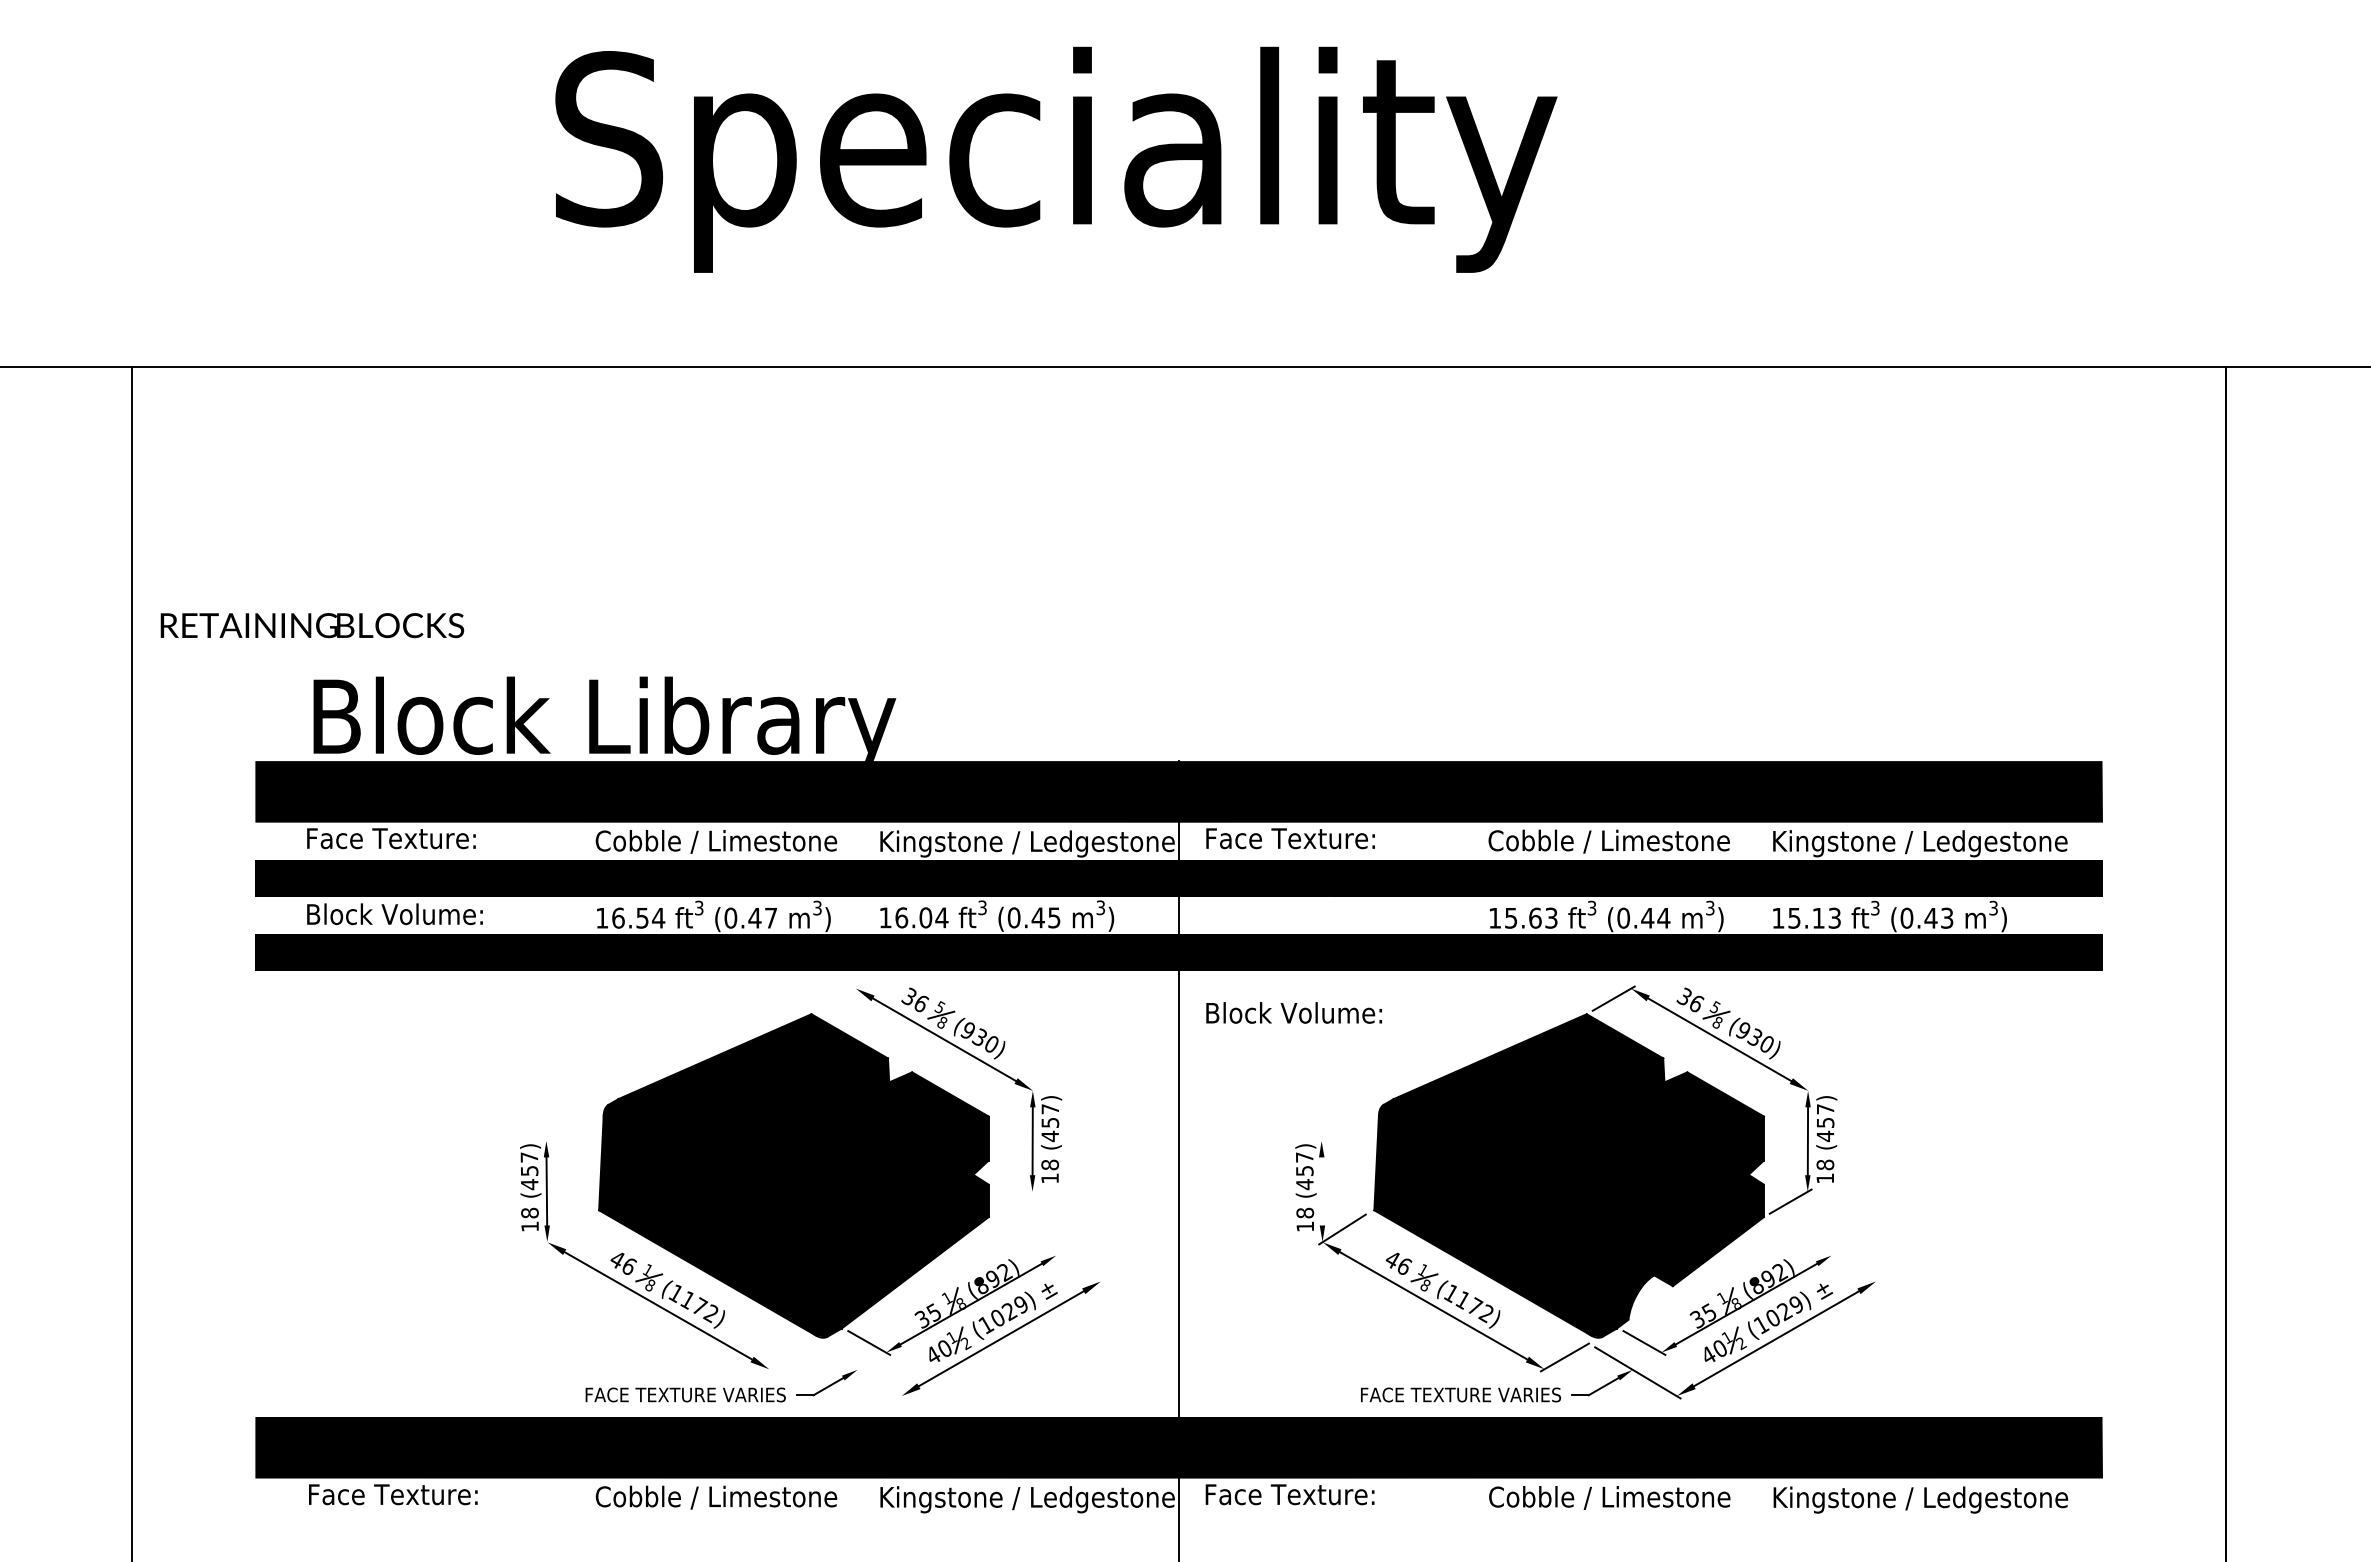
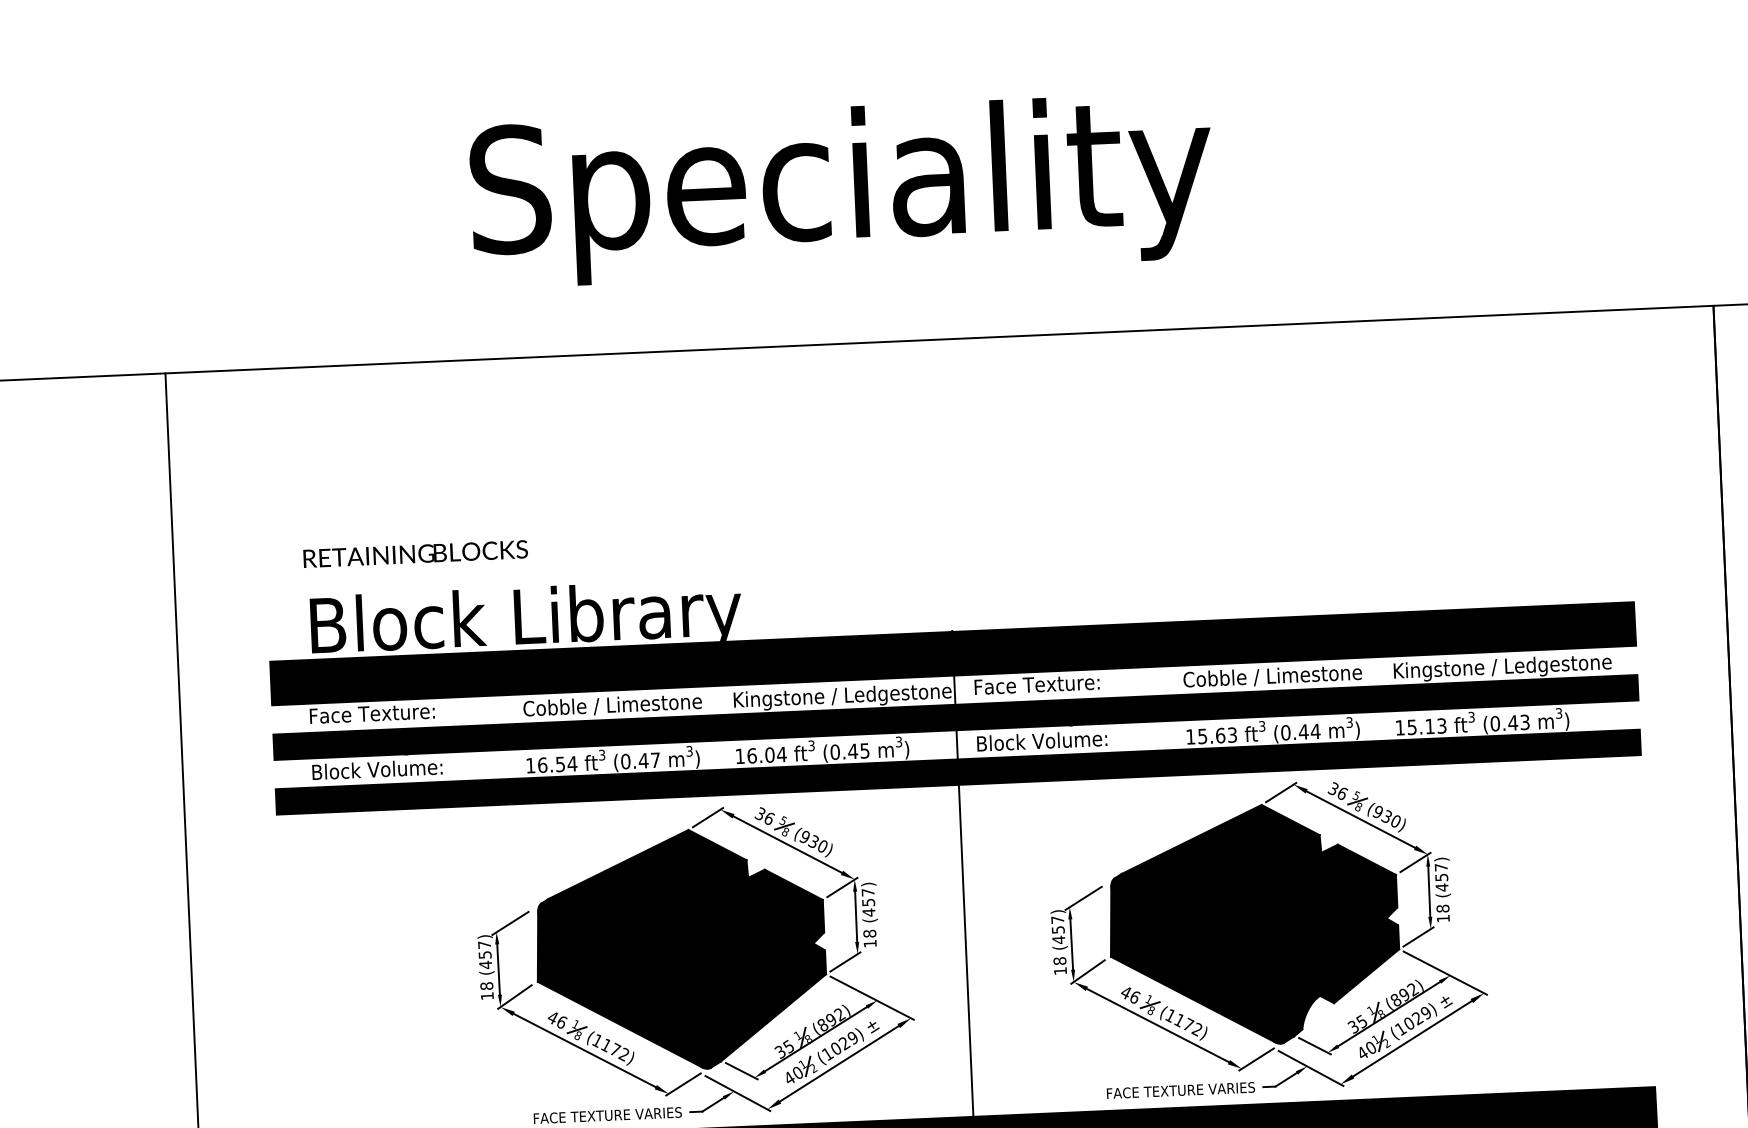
text: (312, 625) -> (415, 553), moved
line: (838, 998) -> (707, 817), added
text: (1293, 1012) -> (1041, 740), moved
line: (1015, 1100) -> (842, 887), added
line: (1790, 1100) -> (1415, 862), added
line: (565, 1129) -> (510, 923), added
line: (1340, 1129) -> (1083, 898), added
line: (1321, 1191) -> (1071, 944), added
line: (1015, 1201) -> (845, 961), added
line: (566, 1229) -> (514, 997), added
line: (1049, 1251) -> (872, 997), added
line: (1824, 1251) -> (1445, 972), added
line: (789, 1357) -> (683, 1084), added
line: (862, 1372) -> (737, 1093), added

